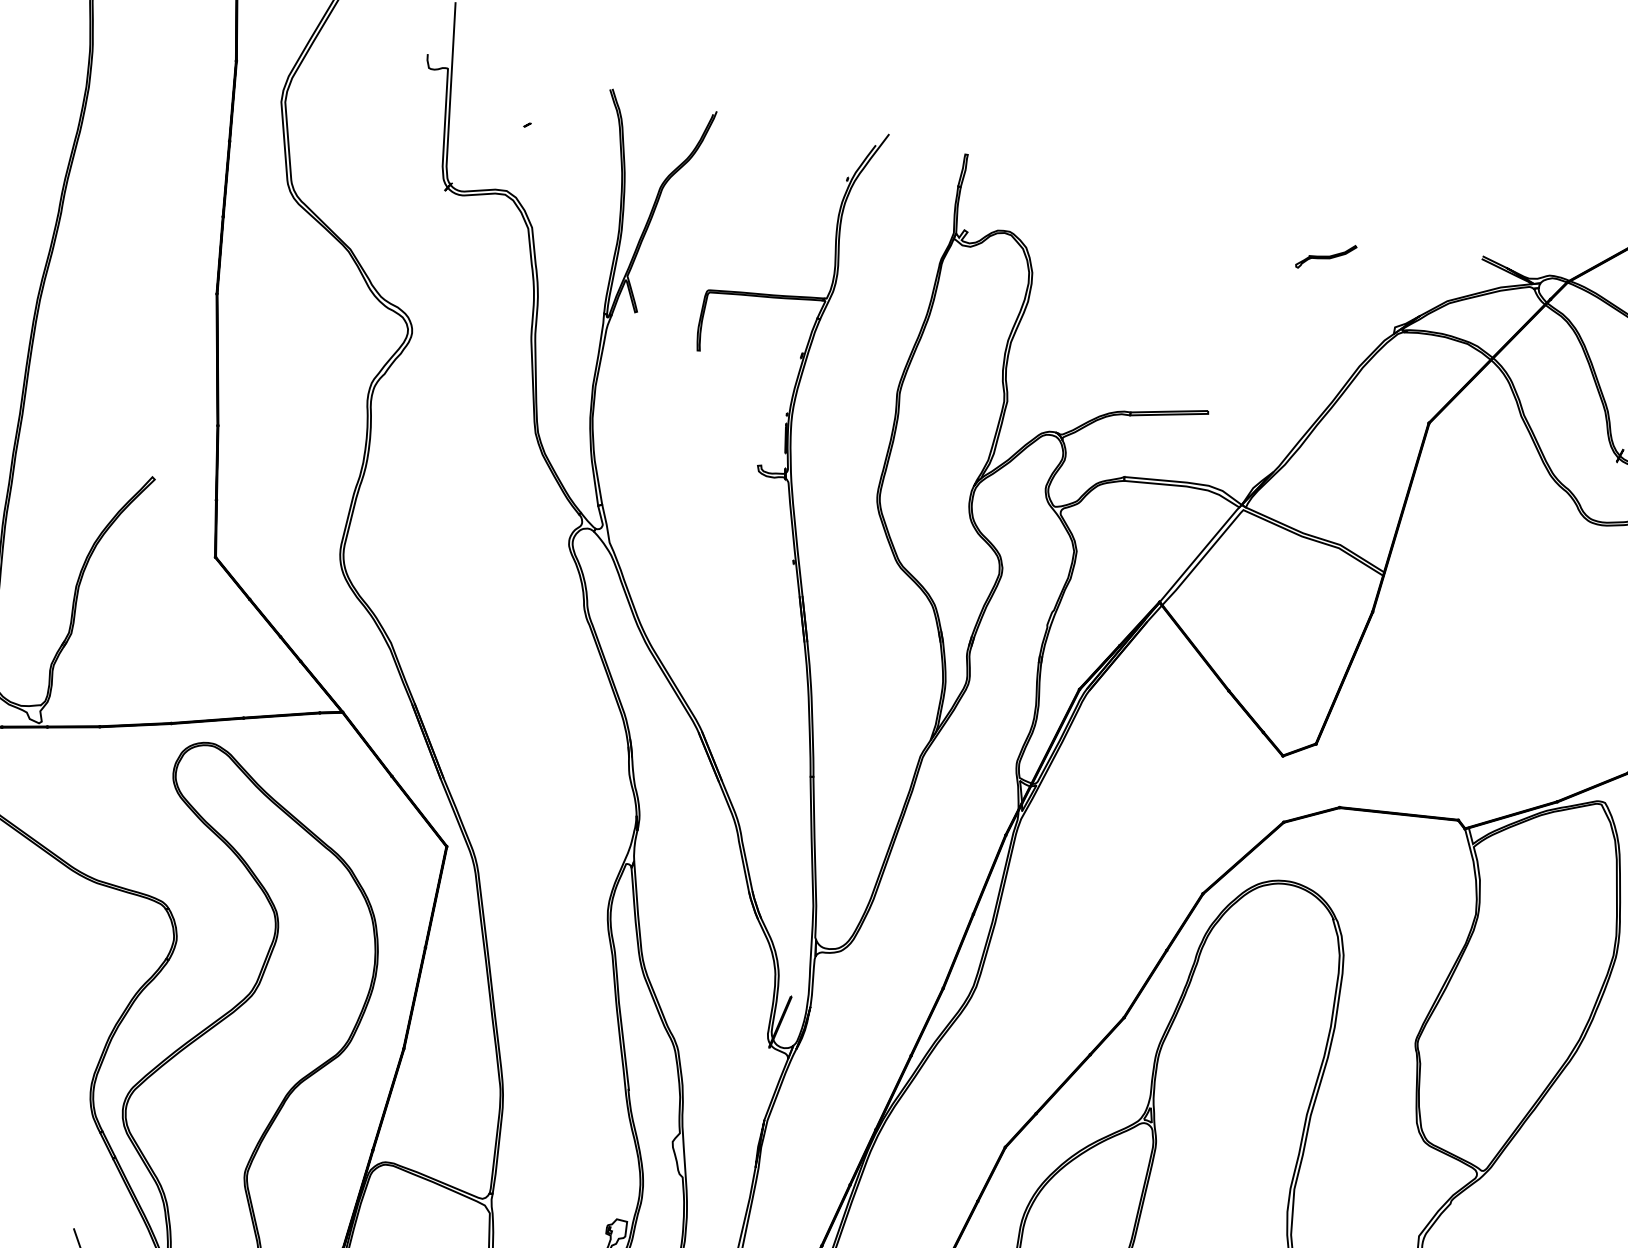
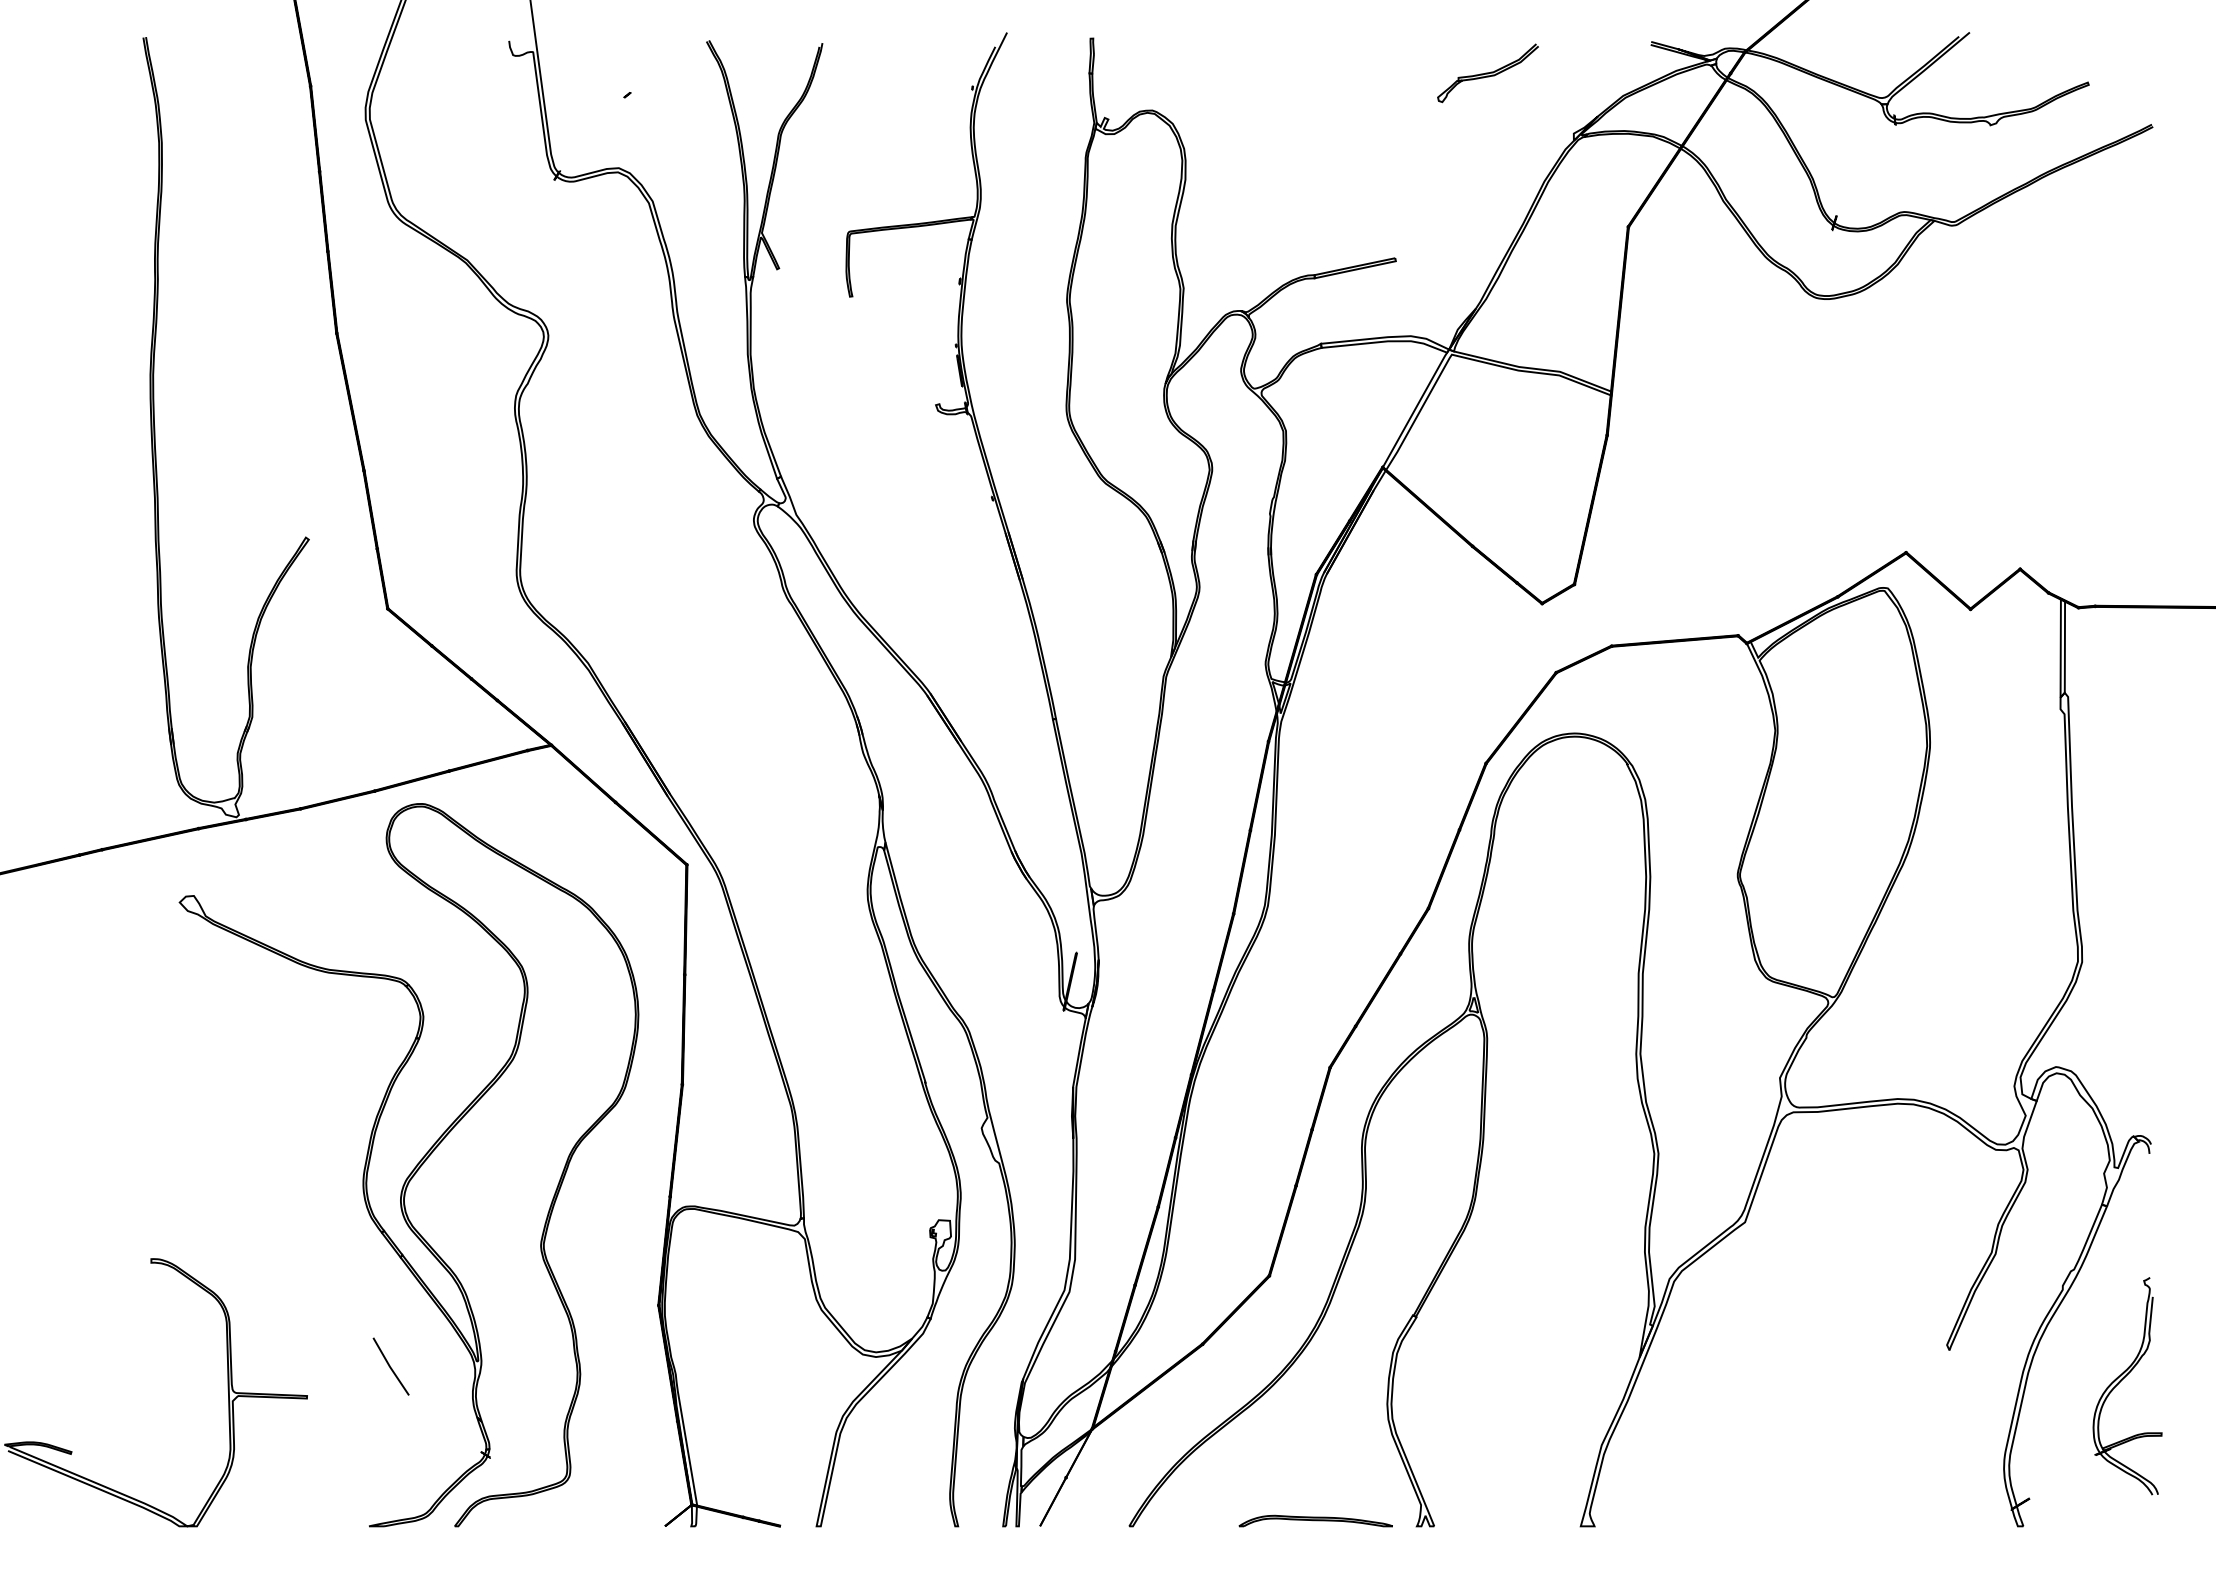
part: (1325, 256) -> (1487, 73), size x1.67

